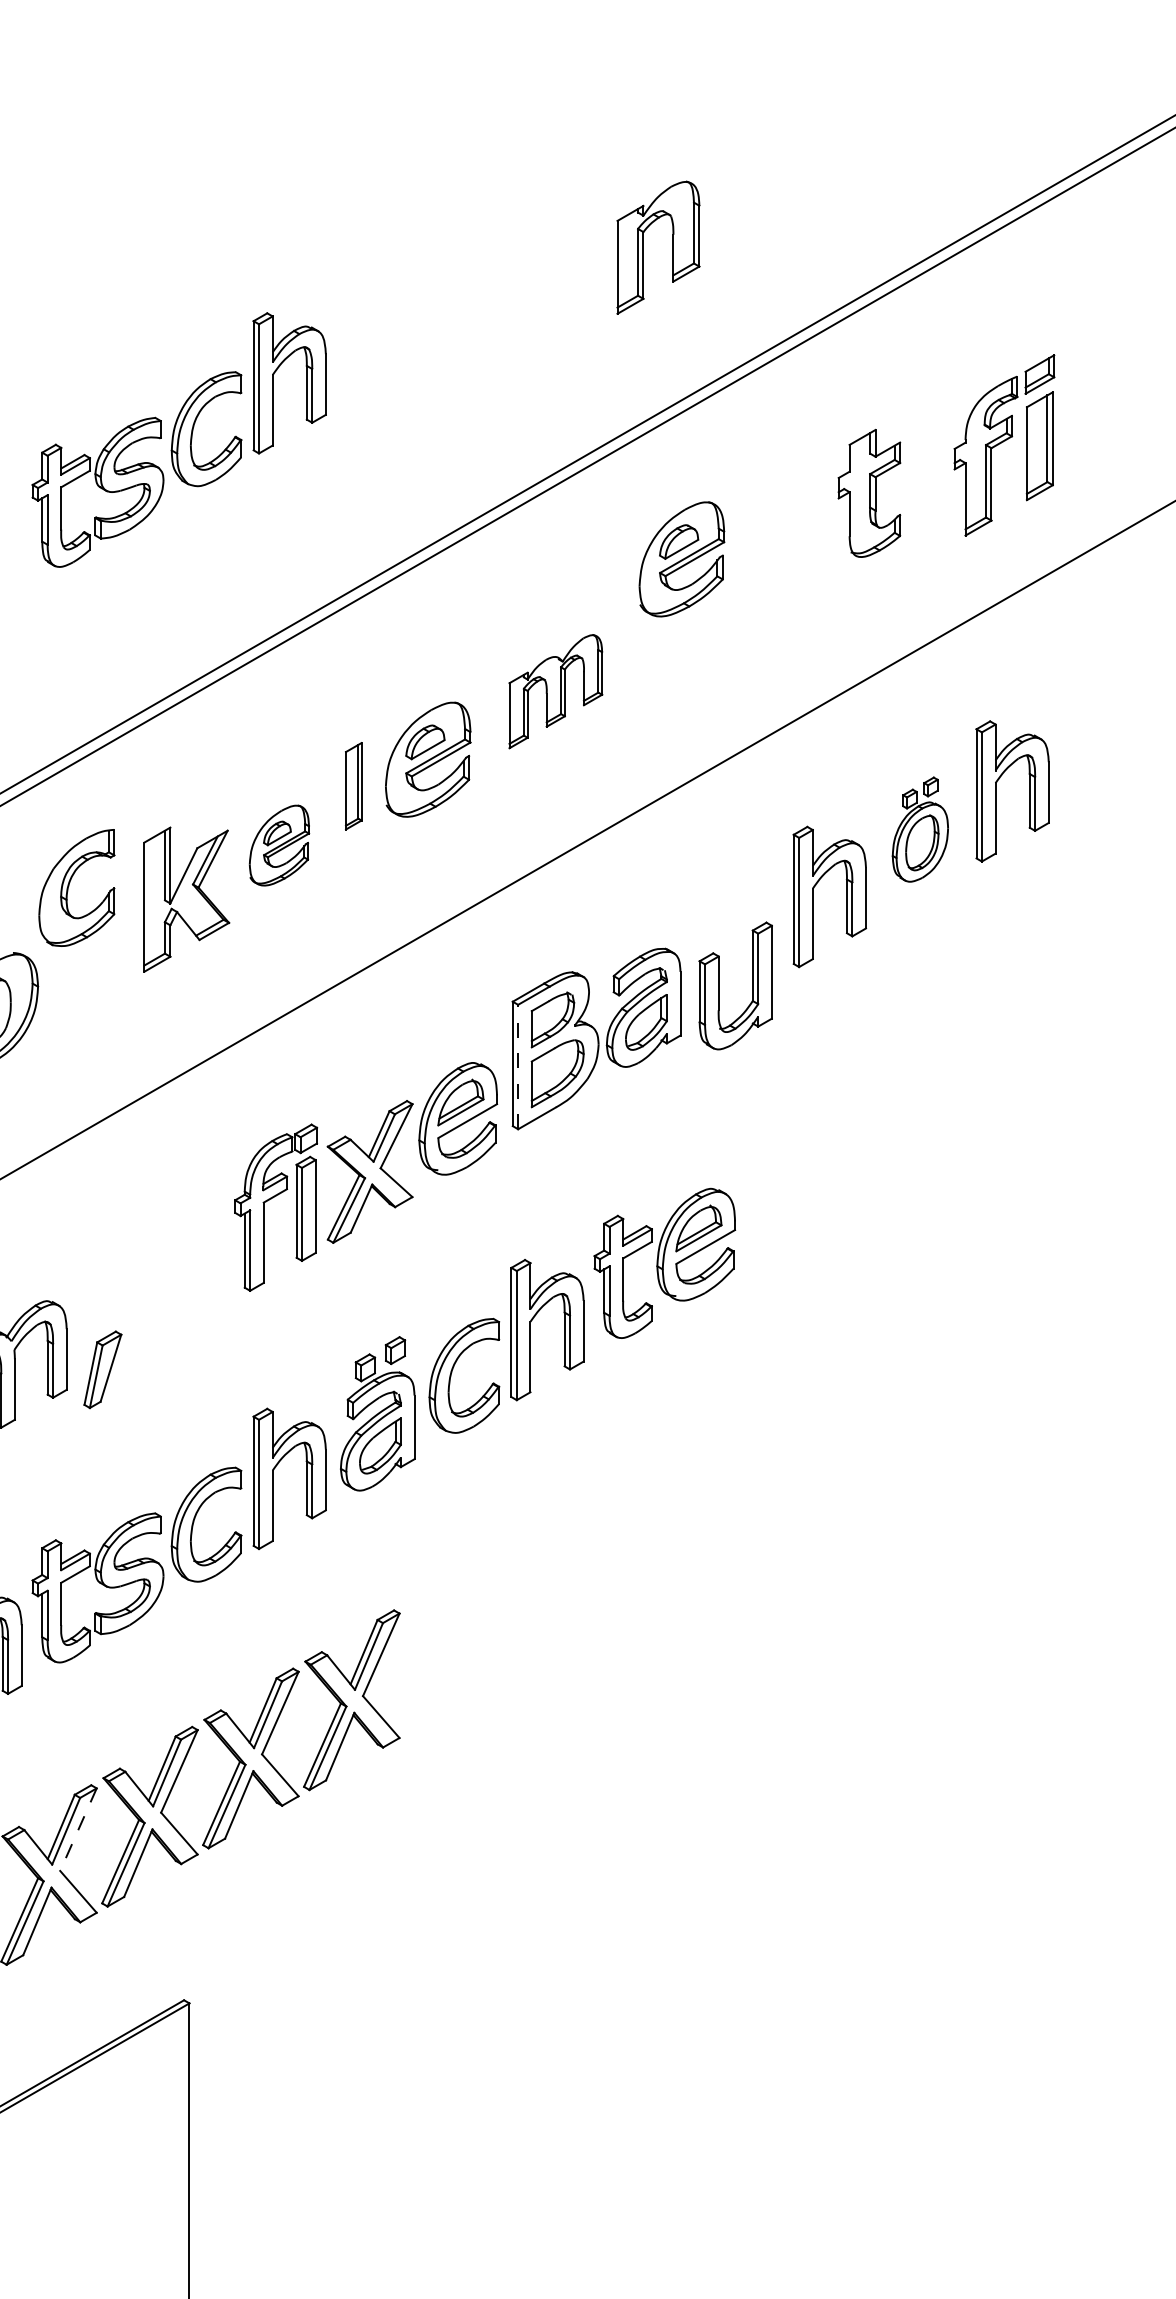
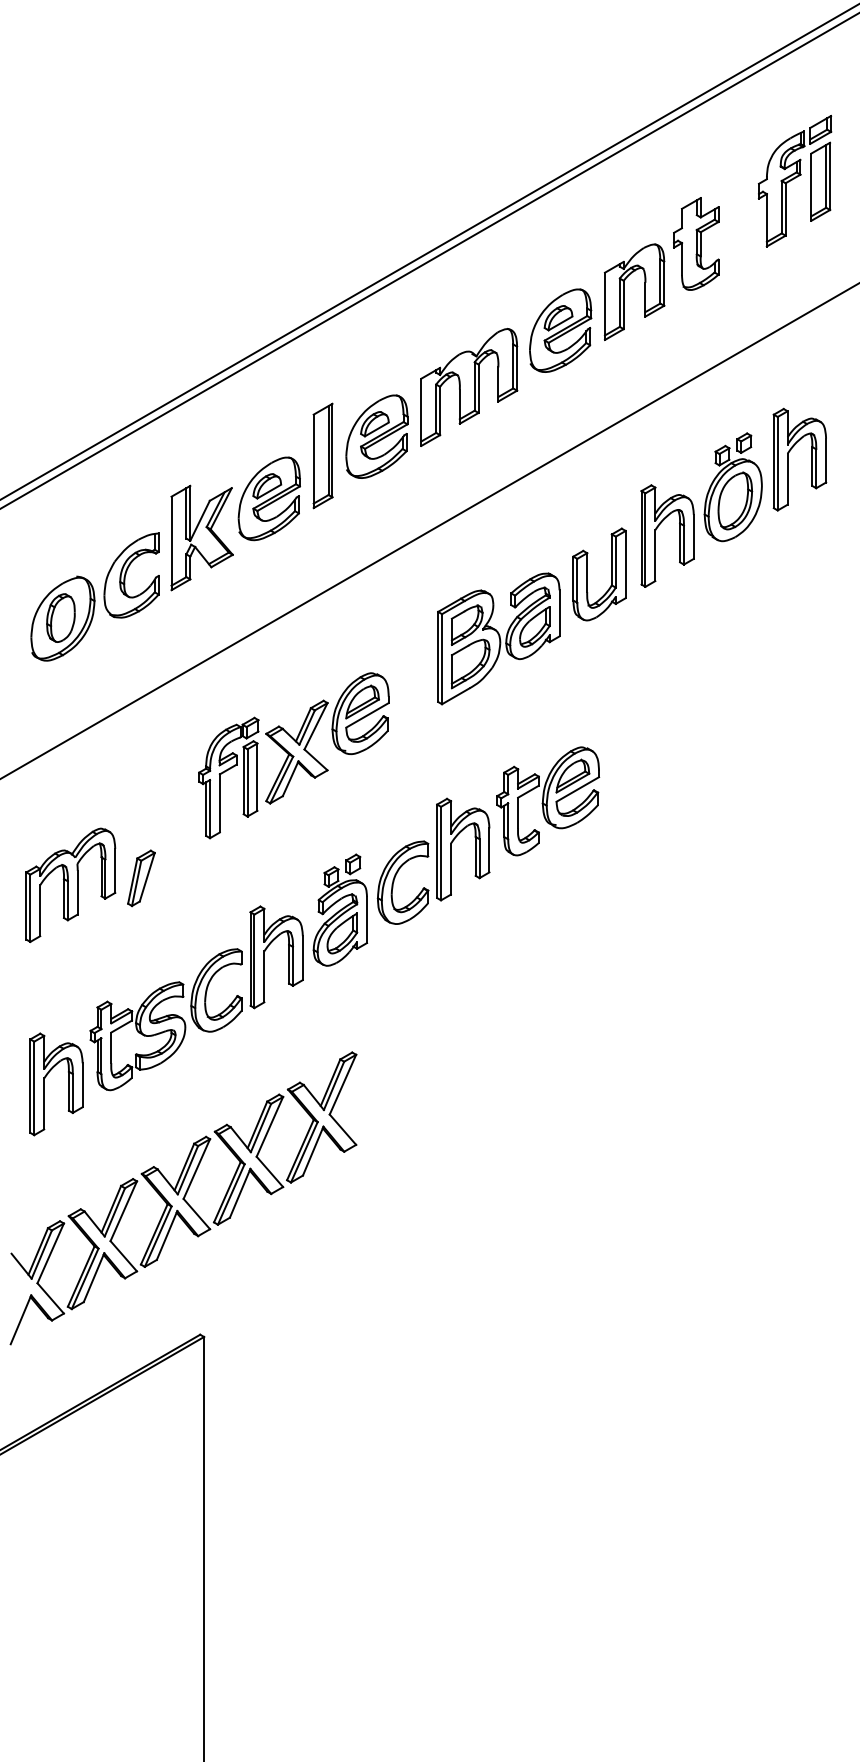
part: (644, 246) -> (624, 291), moved
part: (178, 440) -> (196, 205), removed
part: (1005, 445) -> (795, 181), moved
part: (681, 559) -> (560, 330), moved
part: (556, 691) -> (469, 387), size x1.43
part: (353, 785) -> (322, 455), size x1.67
part: (919, 829) -> (732, 487), size x1.43
part: (278, 845) -> (268, 498), size x1.43
part: (76, 887) -> (131, 575), moved
part: (719, 985) -> (587, 574), moved
line: (518, 1066) -> (442, 658), dashed -> solid
part: (365, 1176) -> (293, 755), moved
line: (78, 1830) -> (123, 1211), dashed -> solid

